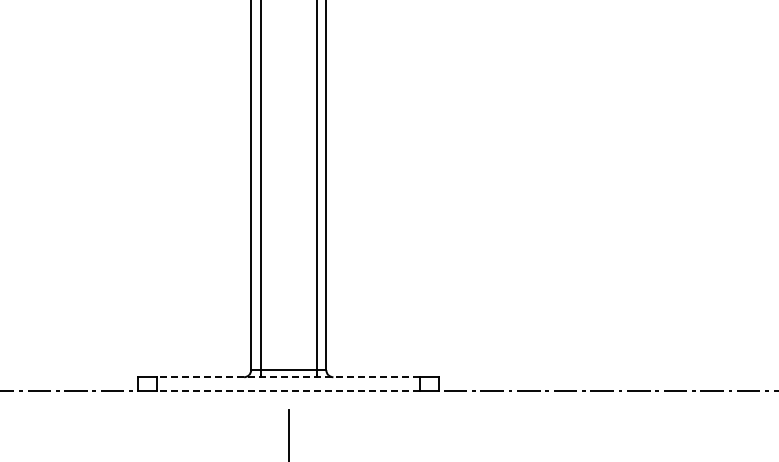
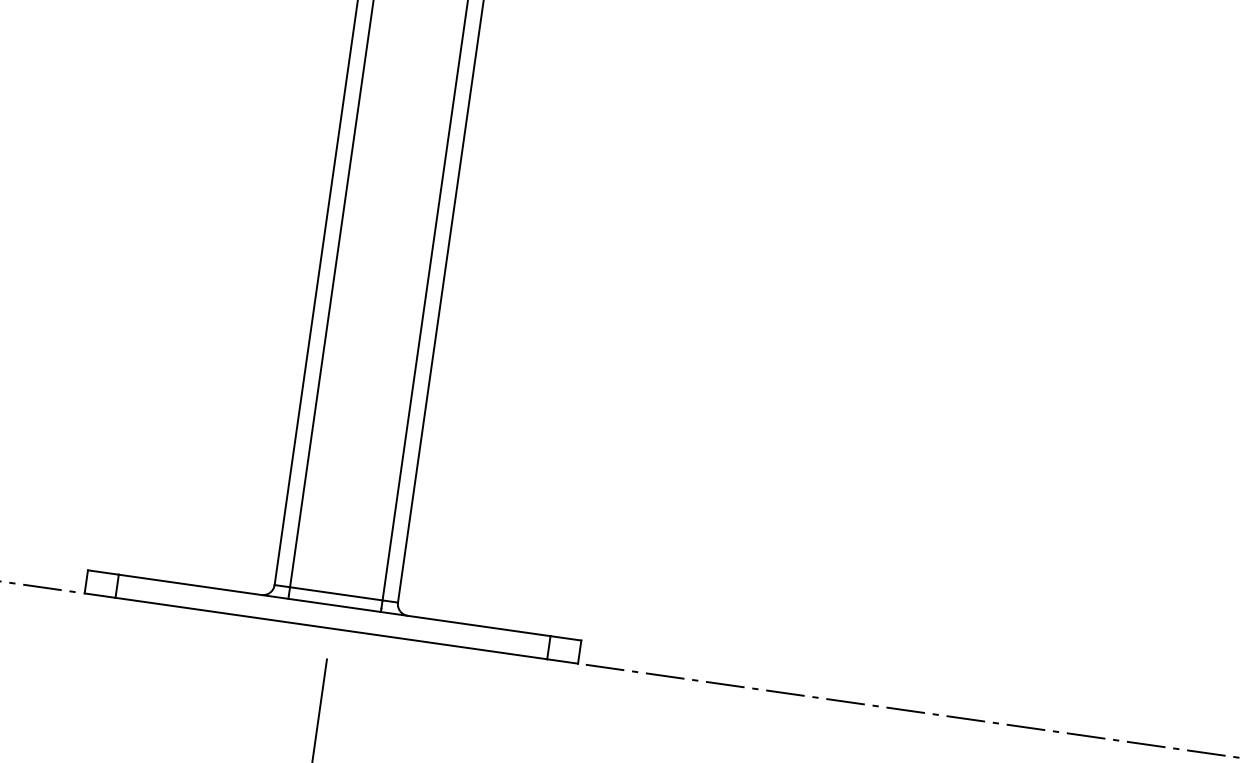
line: (288, 377) -> (334, 605), dashed -> solid
line: (288, 391) -> (330, 628), dashed -> solid

